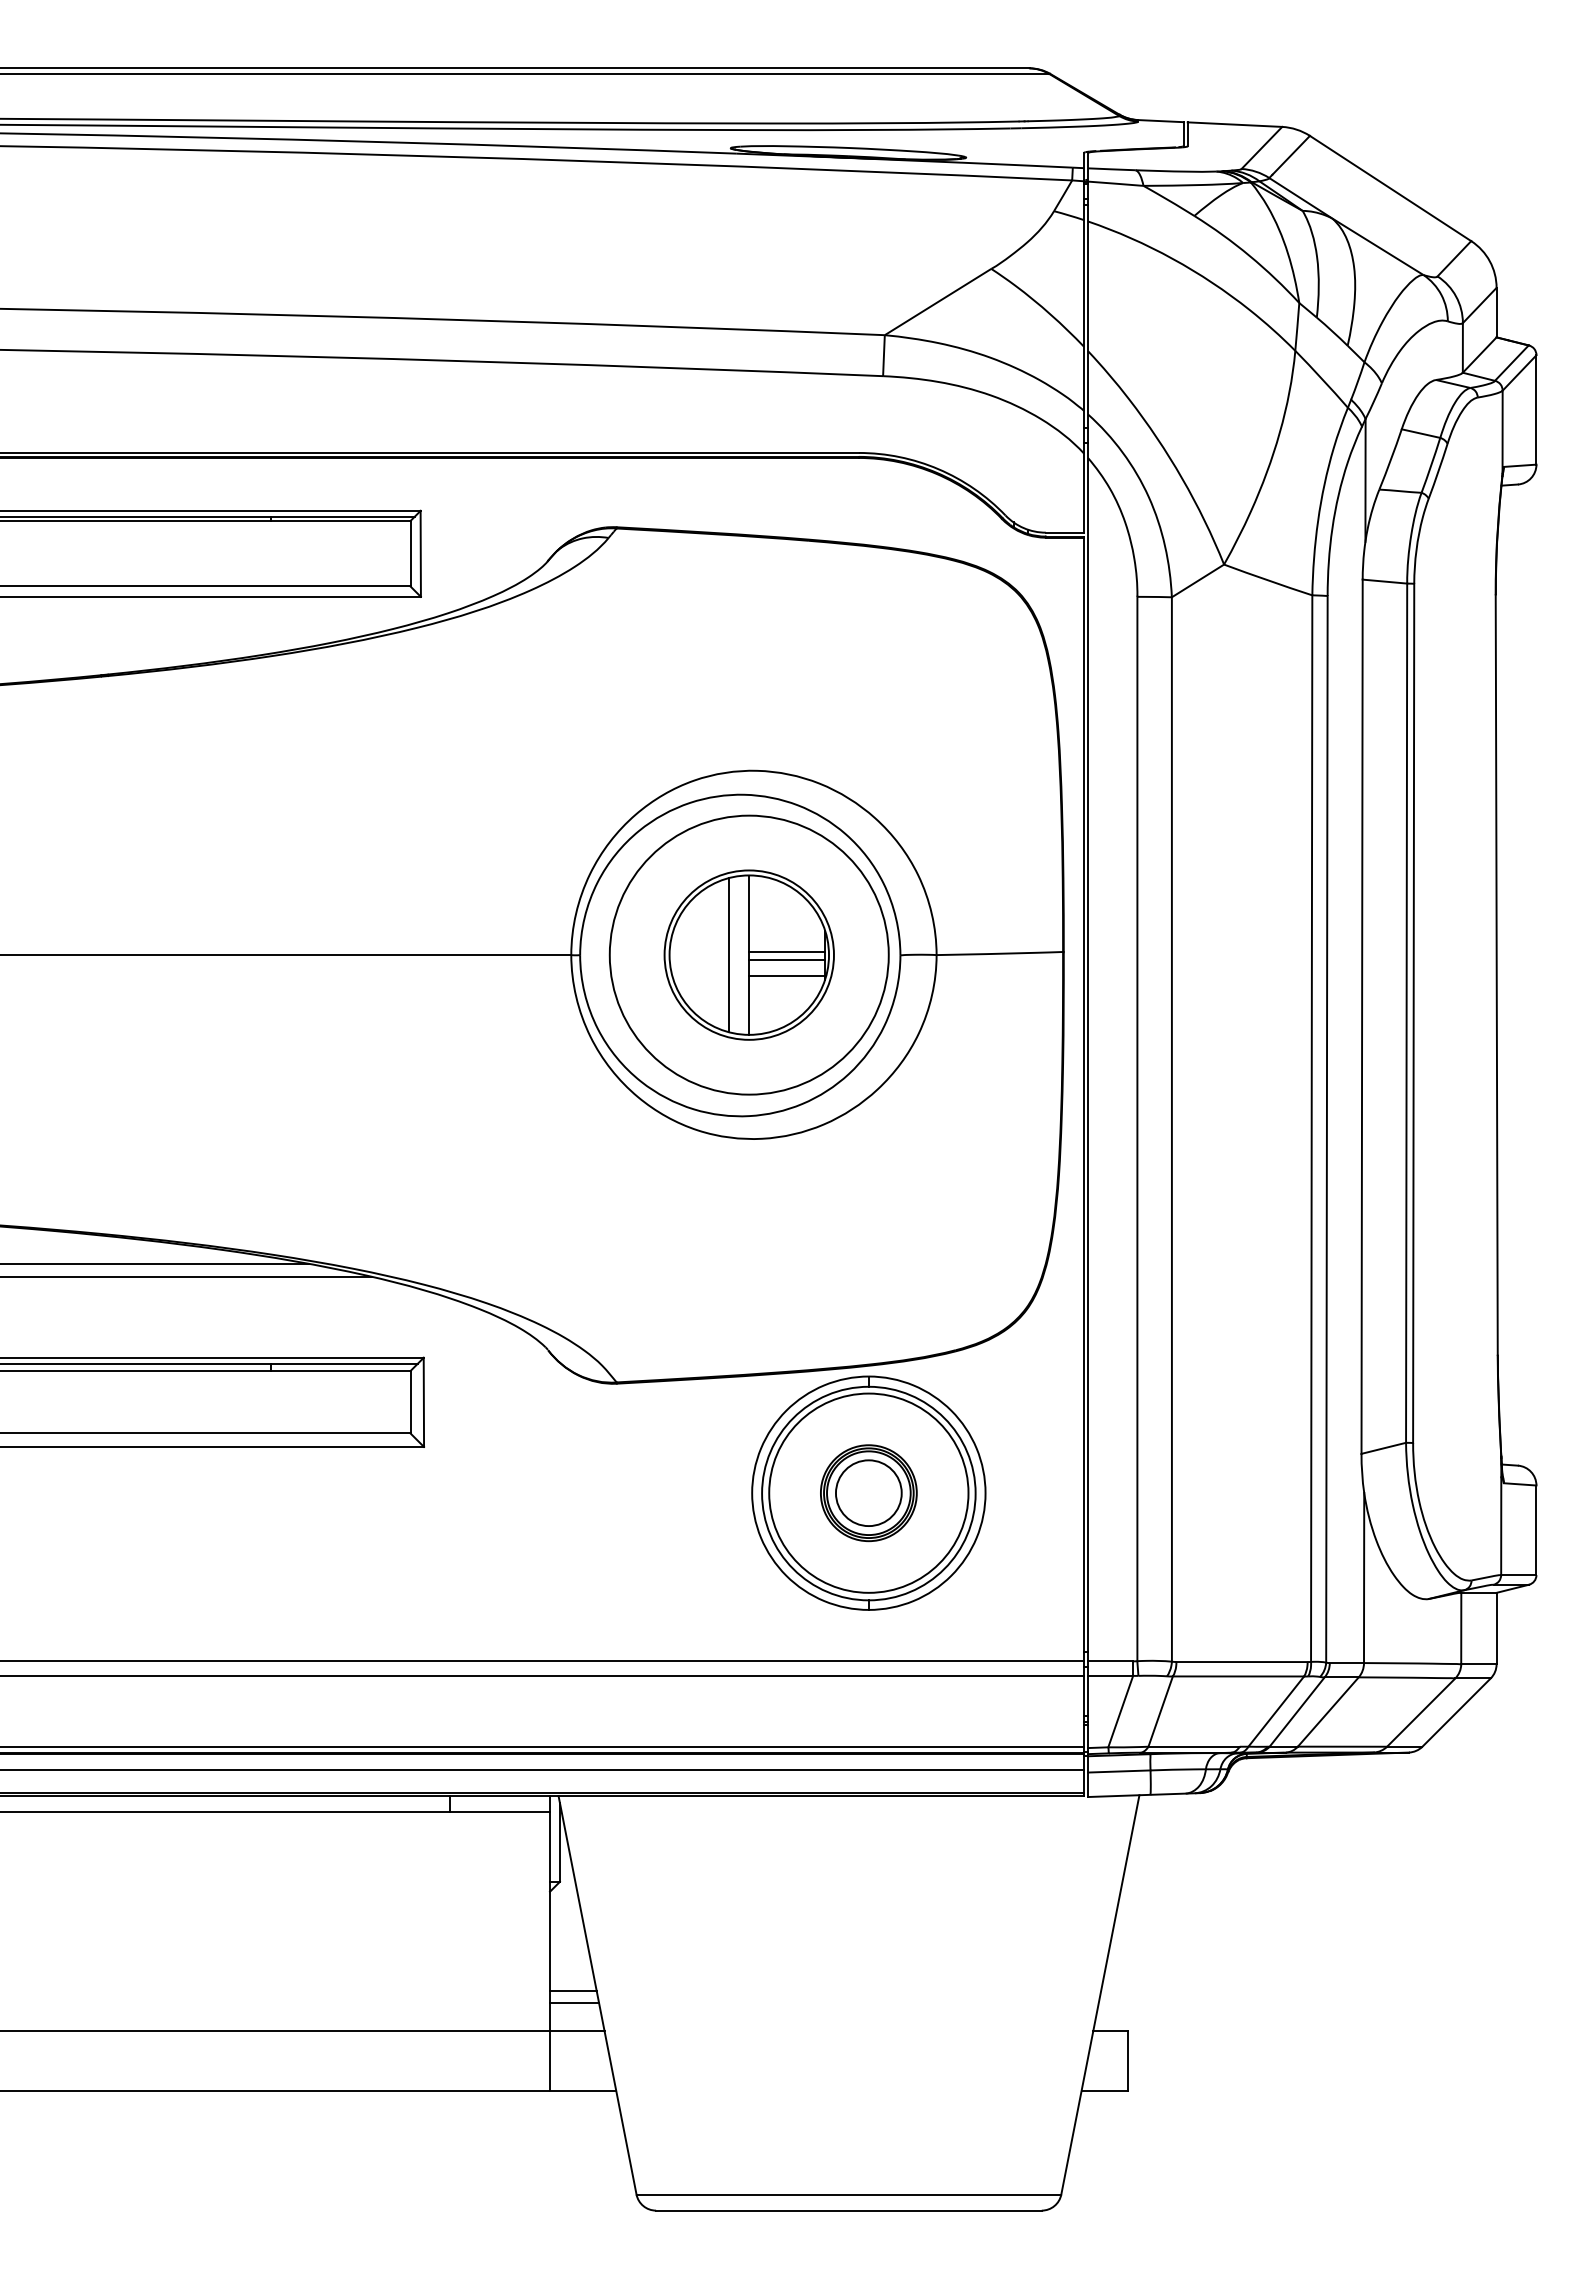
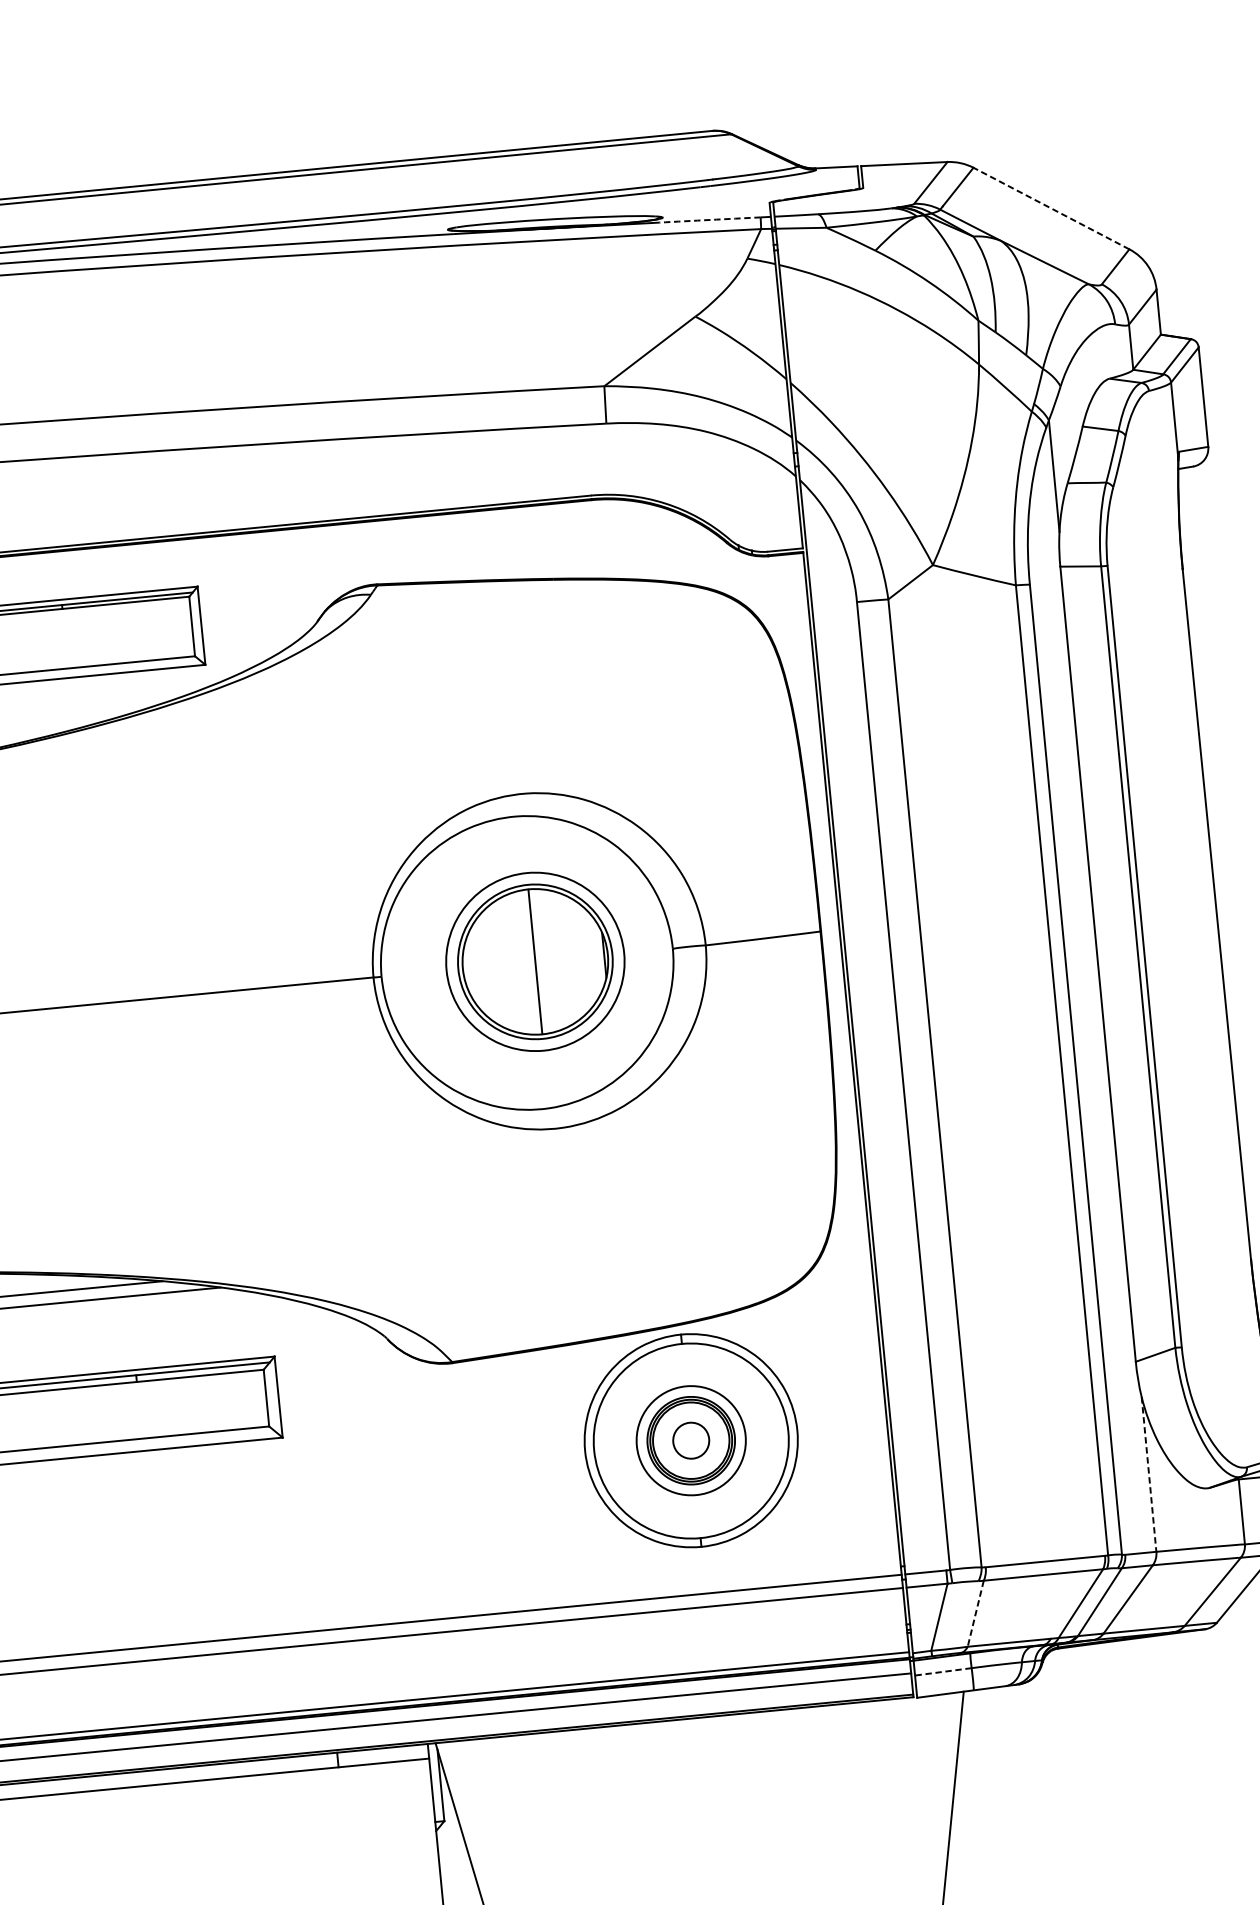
arc: (1017, 165) -> (710, 220), solid -> dashed
line: (1390, 188) -> (1051, 208), solid -> dashed
line: (787, 951) -> (569, 955), removed
circle: (748, 954) -> (534, 961), size x0.7
line: (729, 955) -> (517, 963), removed
line: (787, 959) -> (570, 962), removed
line: (787, 975) -> (571, 977), removed
circle: (868, 1492) -> (690, 1440), size x0.6
circle: (868, 1493) -> (690, 1441), size x0.6
line: (1364, 1578) -> (1149, 1474), solid -> dashed
line: (1160, 1712) -> (975, 1614), solid -> dashed
line: (1118, 1771) -> (942, 1671), solid -> dashed

